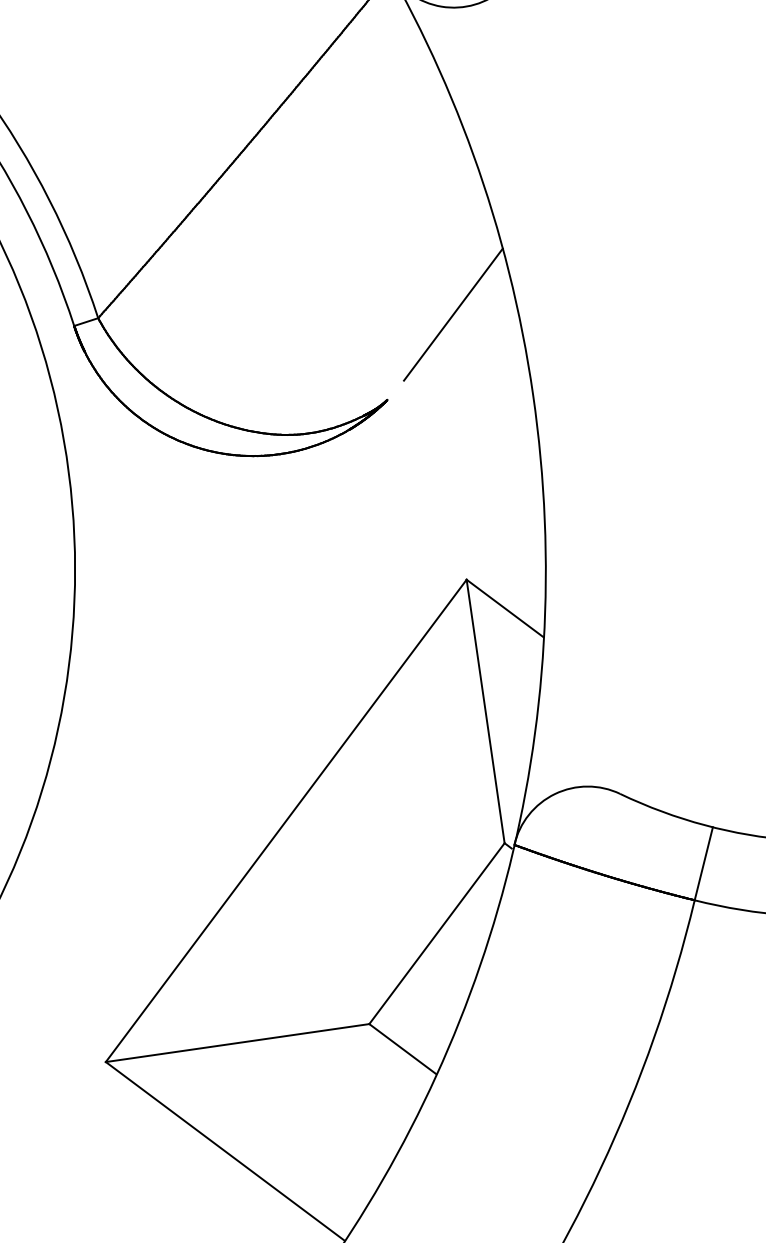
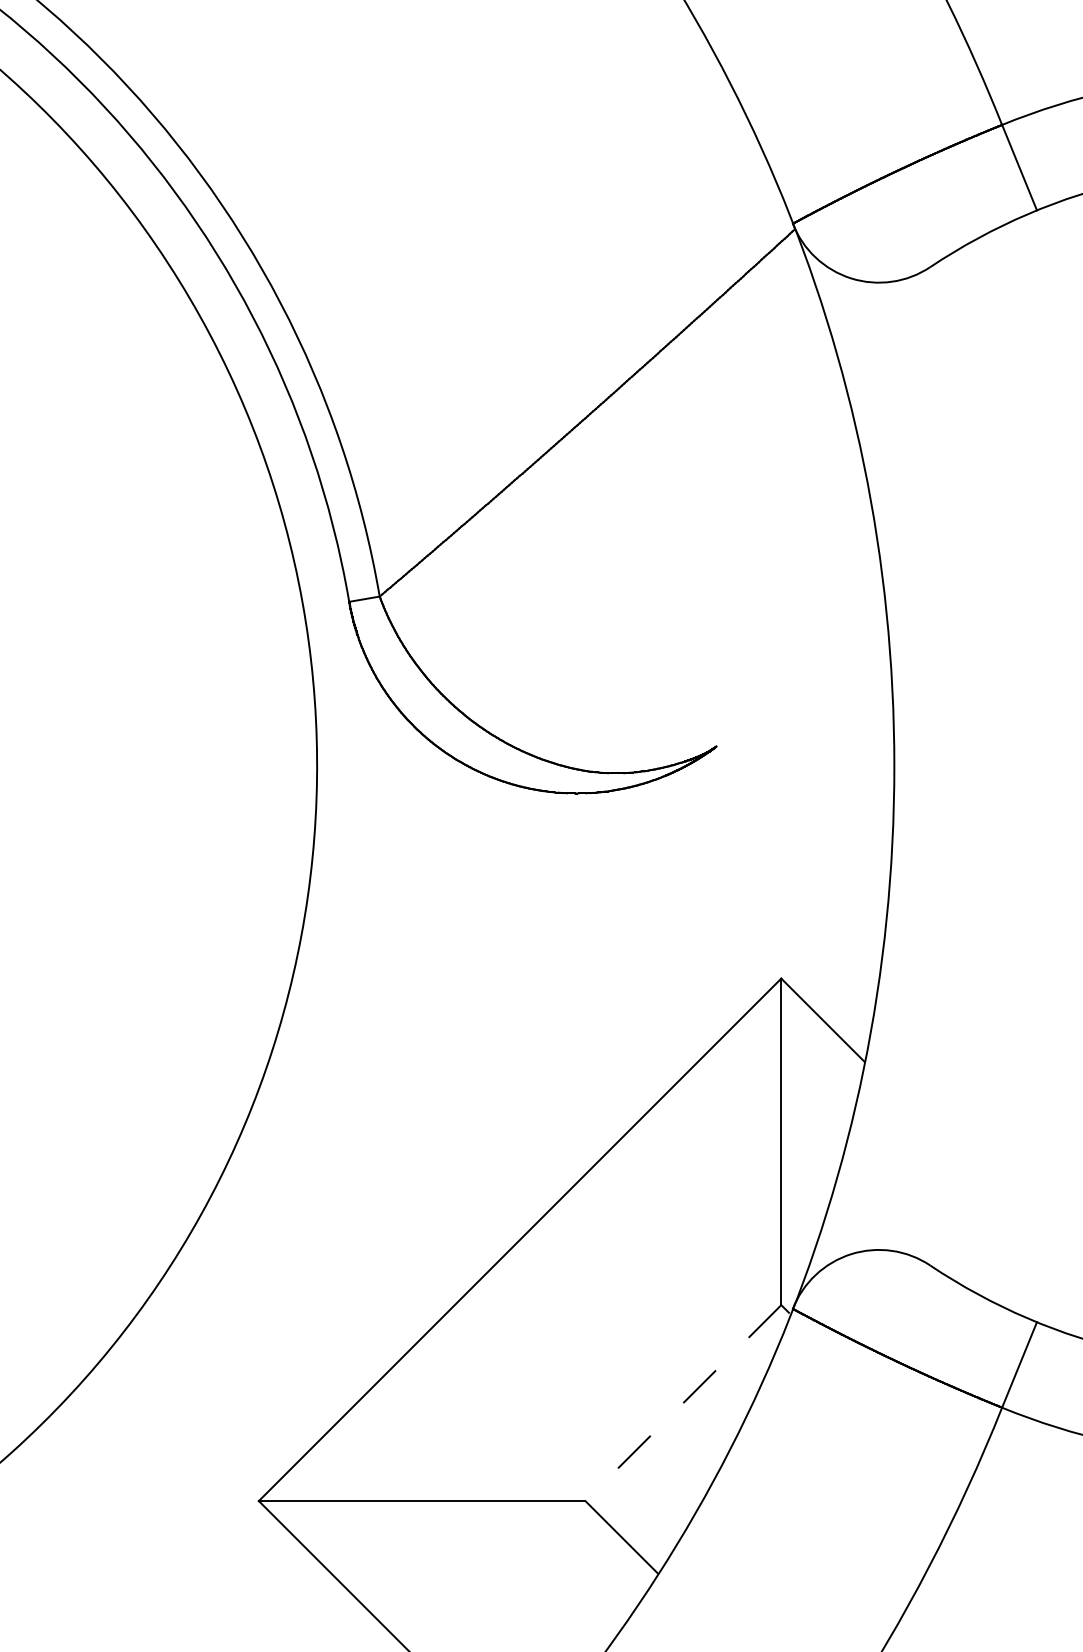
line: (453, 313) -> (811, 653), removed
line: (437, 933) -> (683, 1403), solid -> dashed

